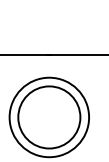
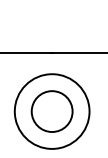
circle: (48, 117) -> (51, 111), size x0.7

